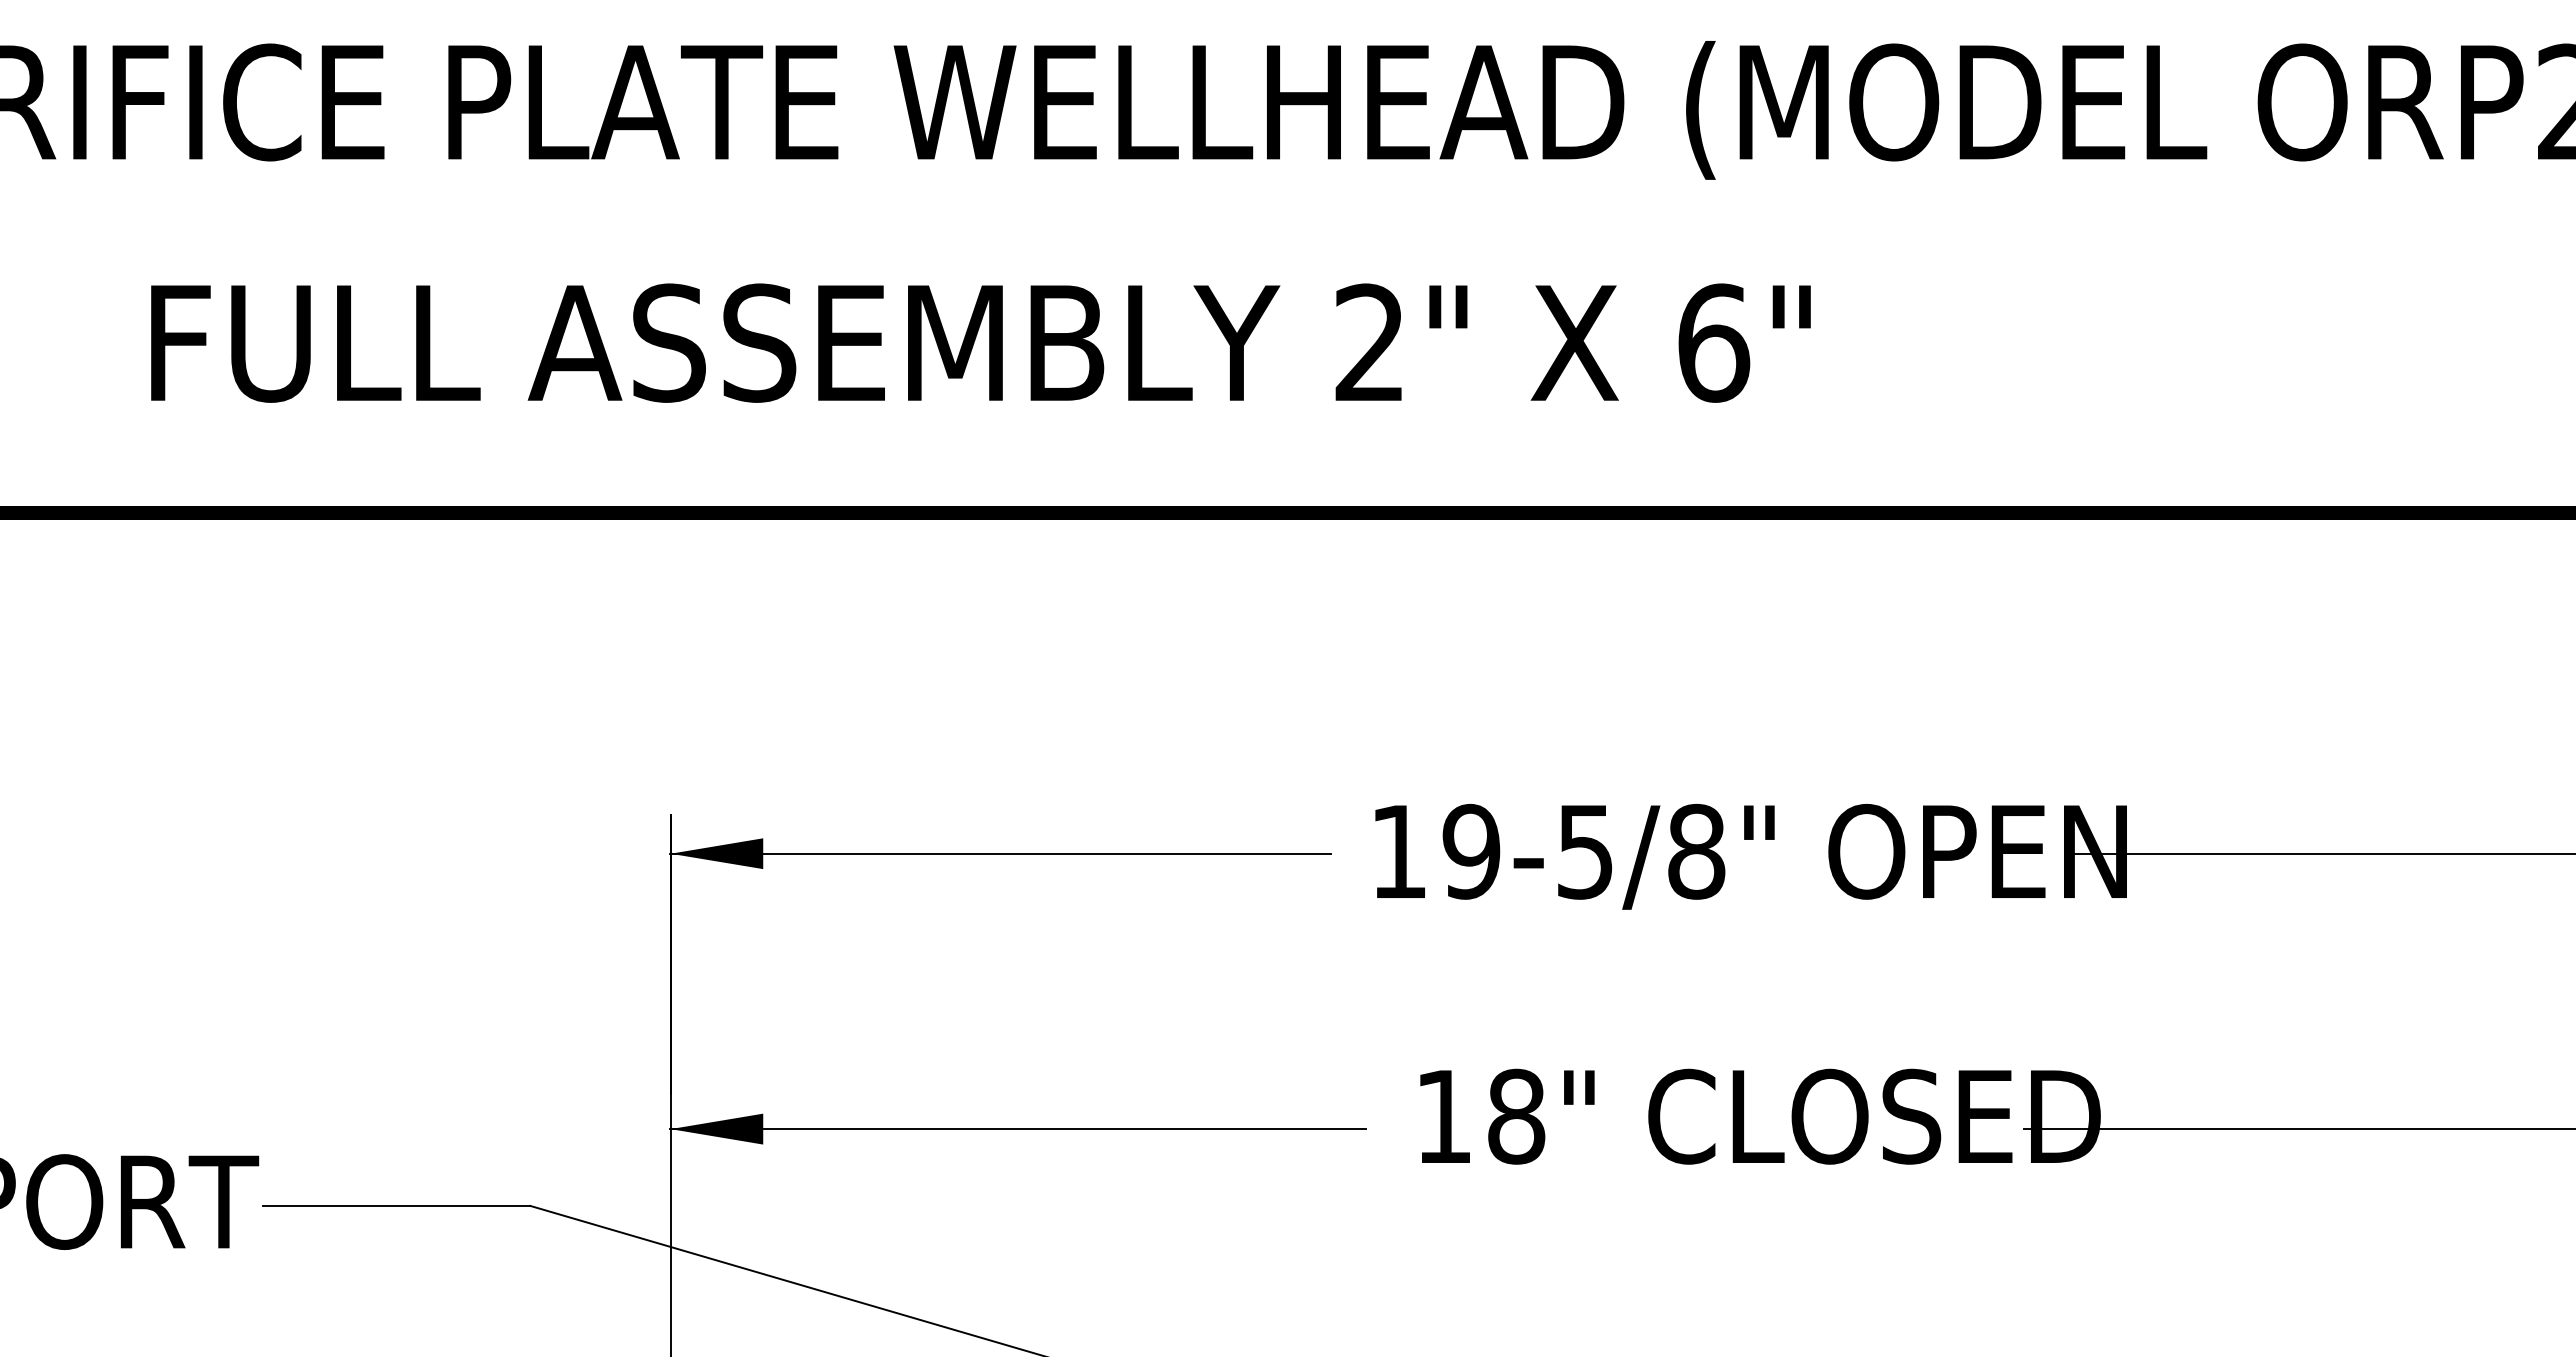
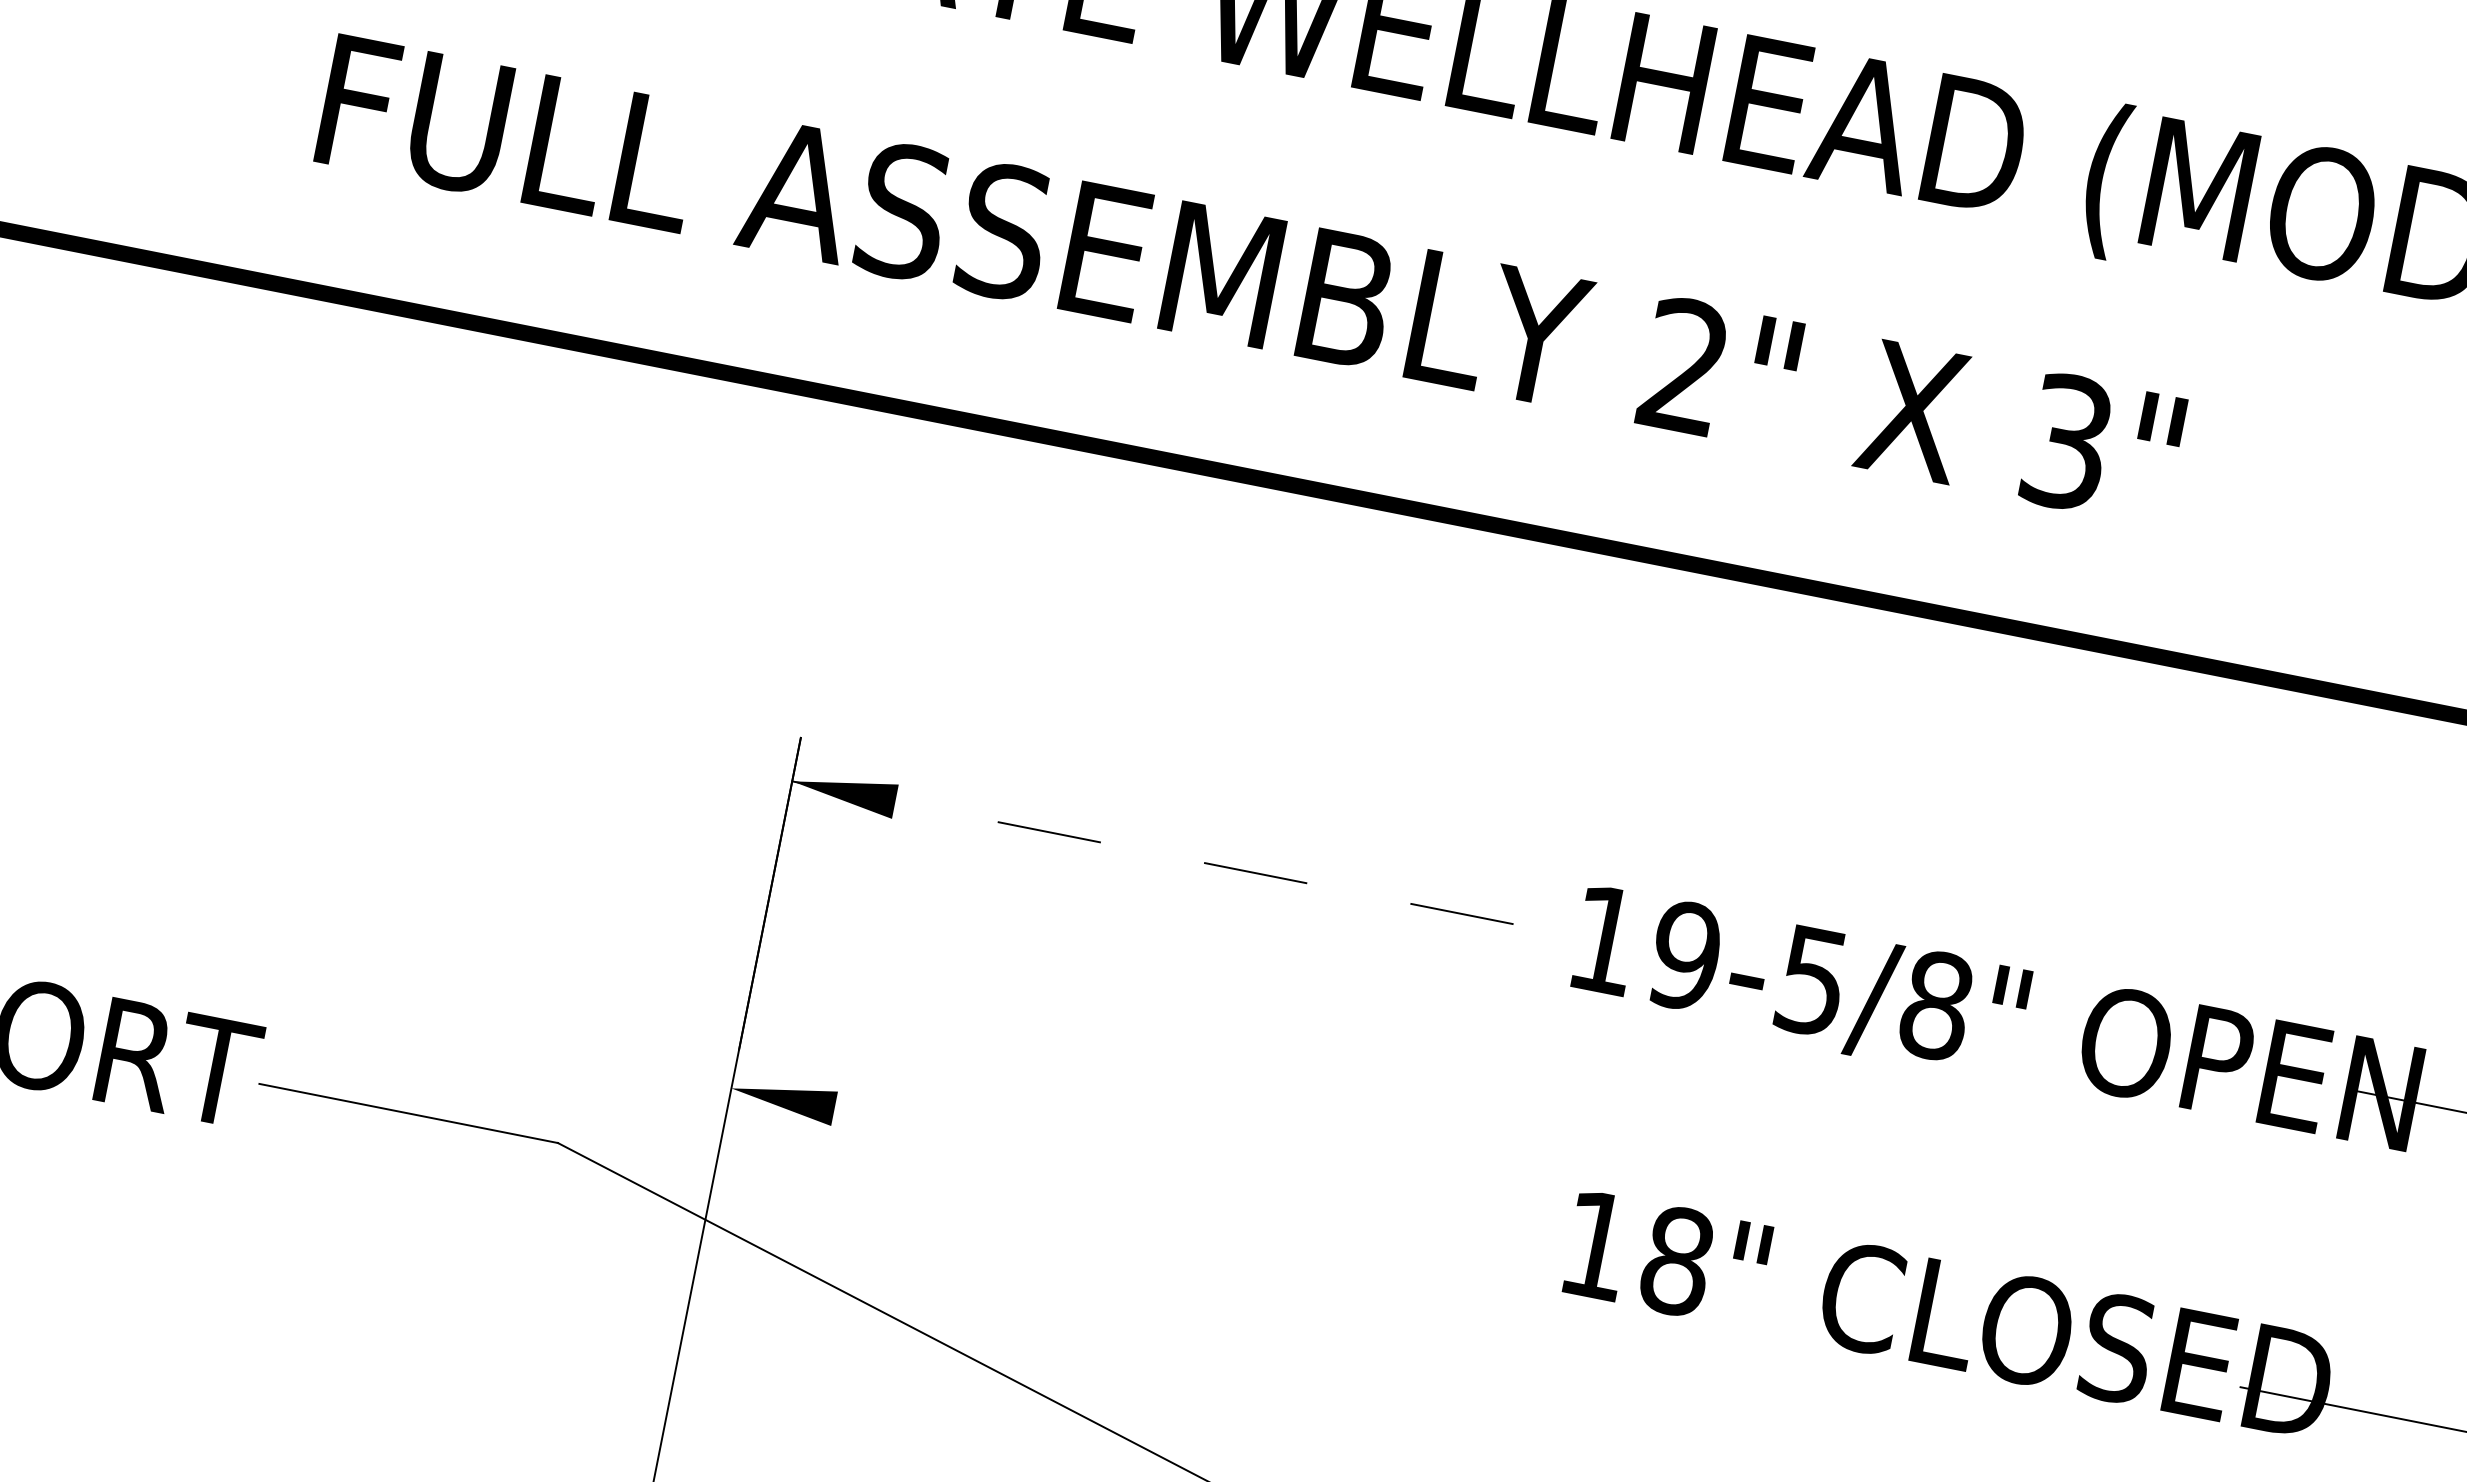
text: (1714, 342) -> (2068, 441), 6" -> 3"
line: (1000, 853) -> (1160, 853), solid -> dashed
line: (1017, 1129) -> (1118, 1165), removed

